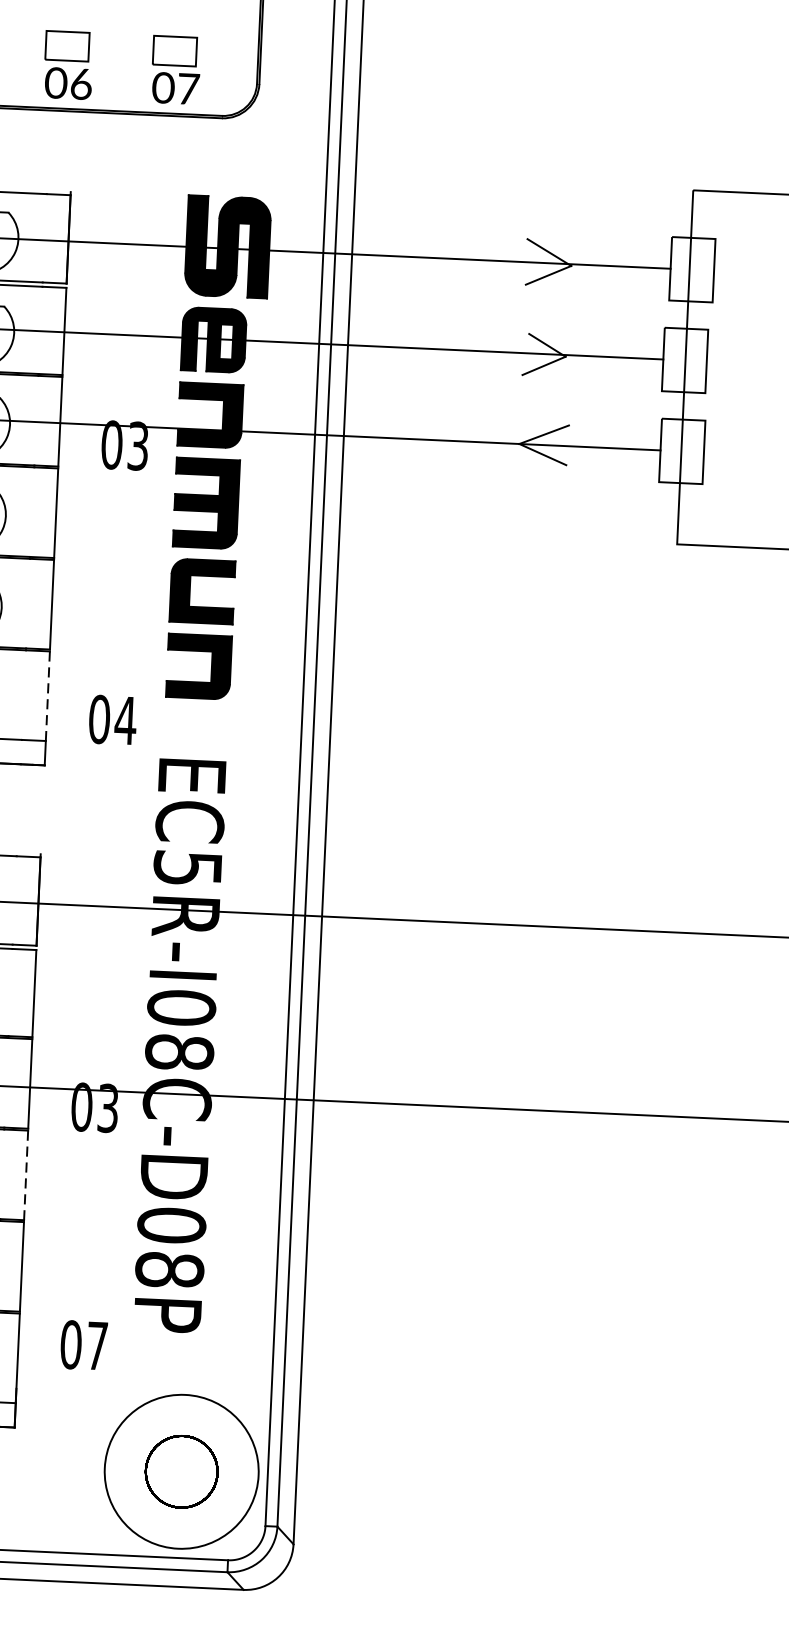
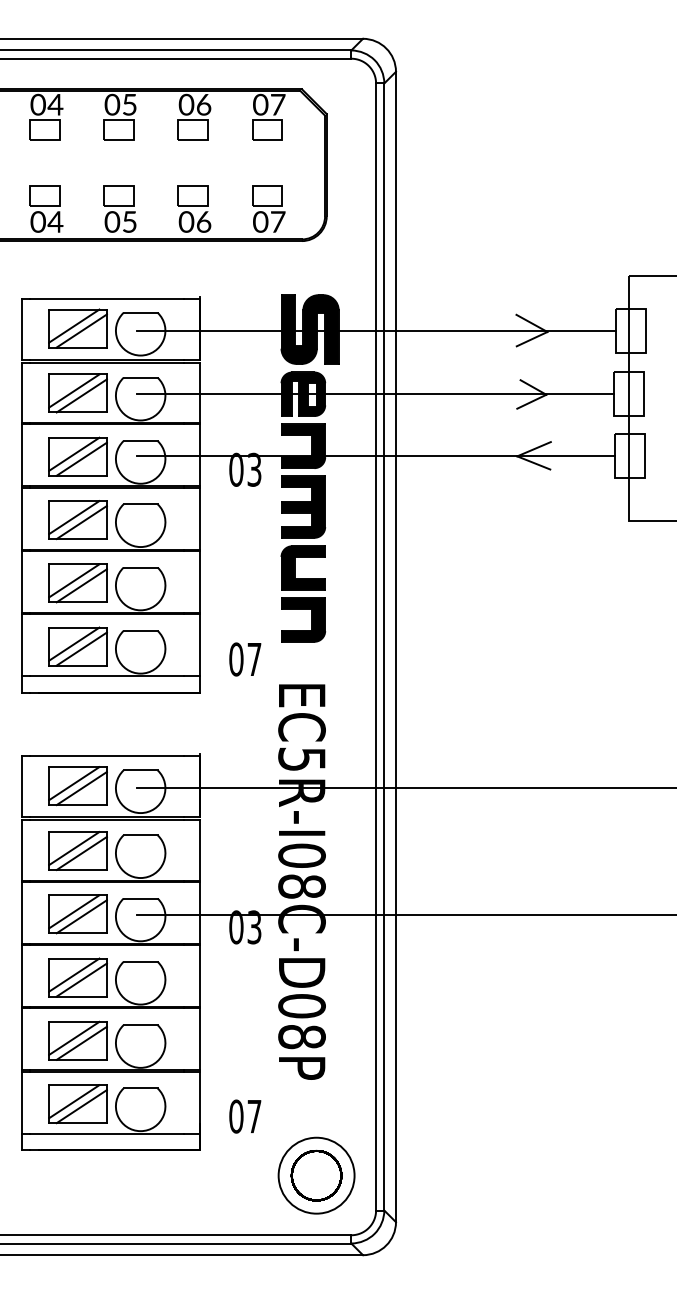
line: (48, 696) -> (200, 645), dashed -> solid
text: (125, 720) -> (254, 659), 04 -> 07
line: (26, 1175) -> (200, 976), dashed -> solid
text: (84, 1345) -> (245, 1116), moved
circle: (181, 1471) -> (316, 1175), size x0.71

